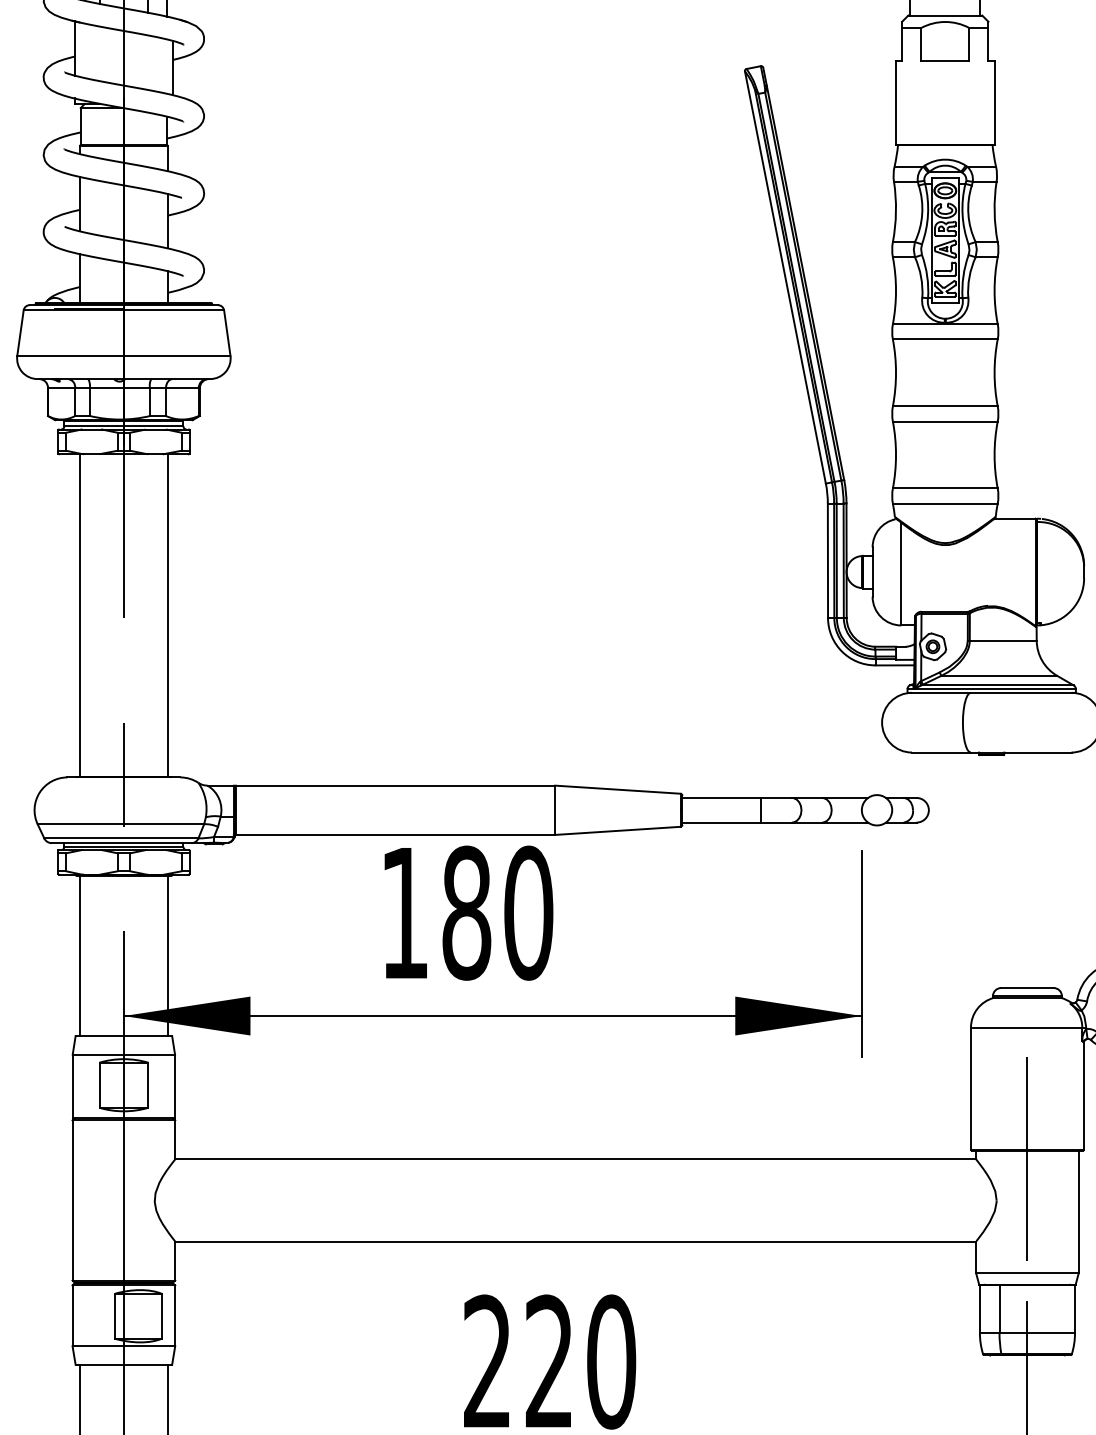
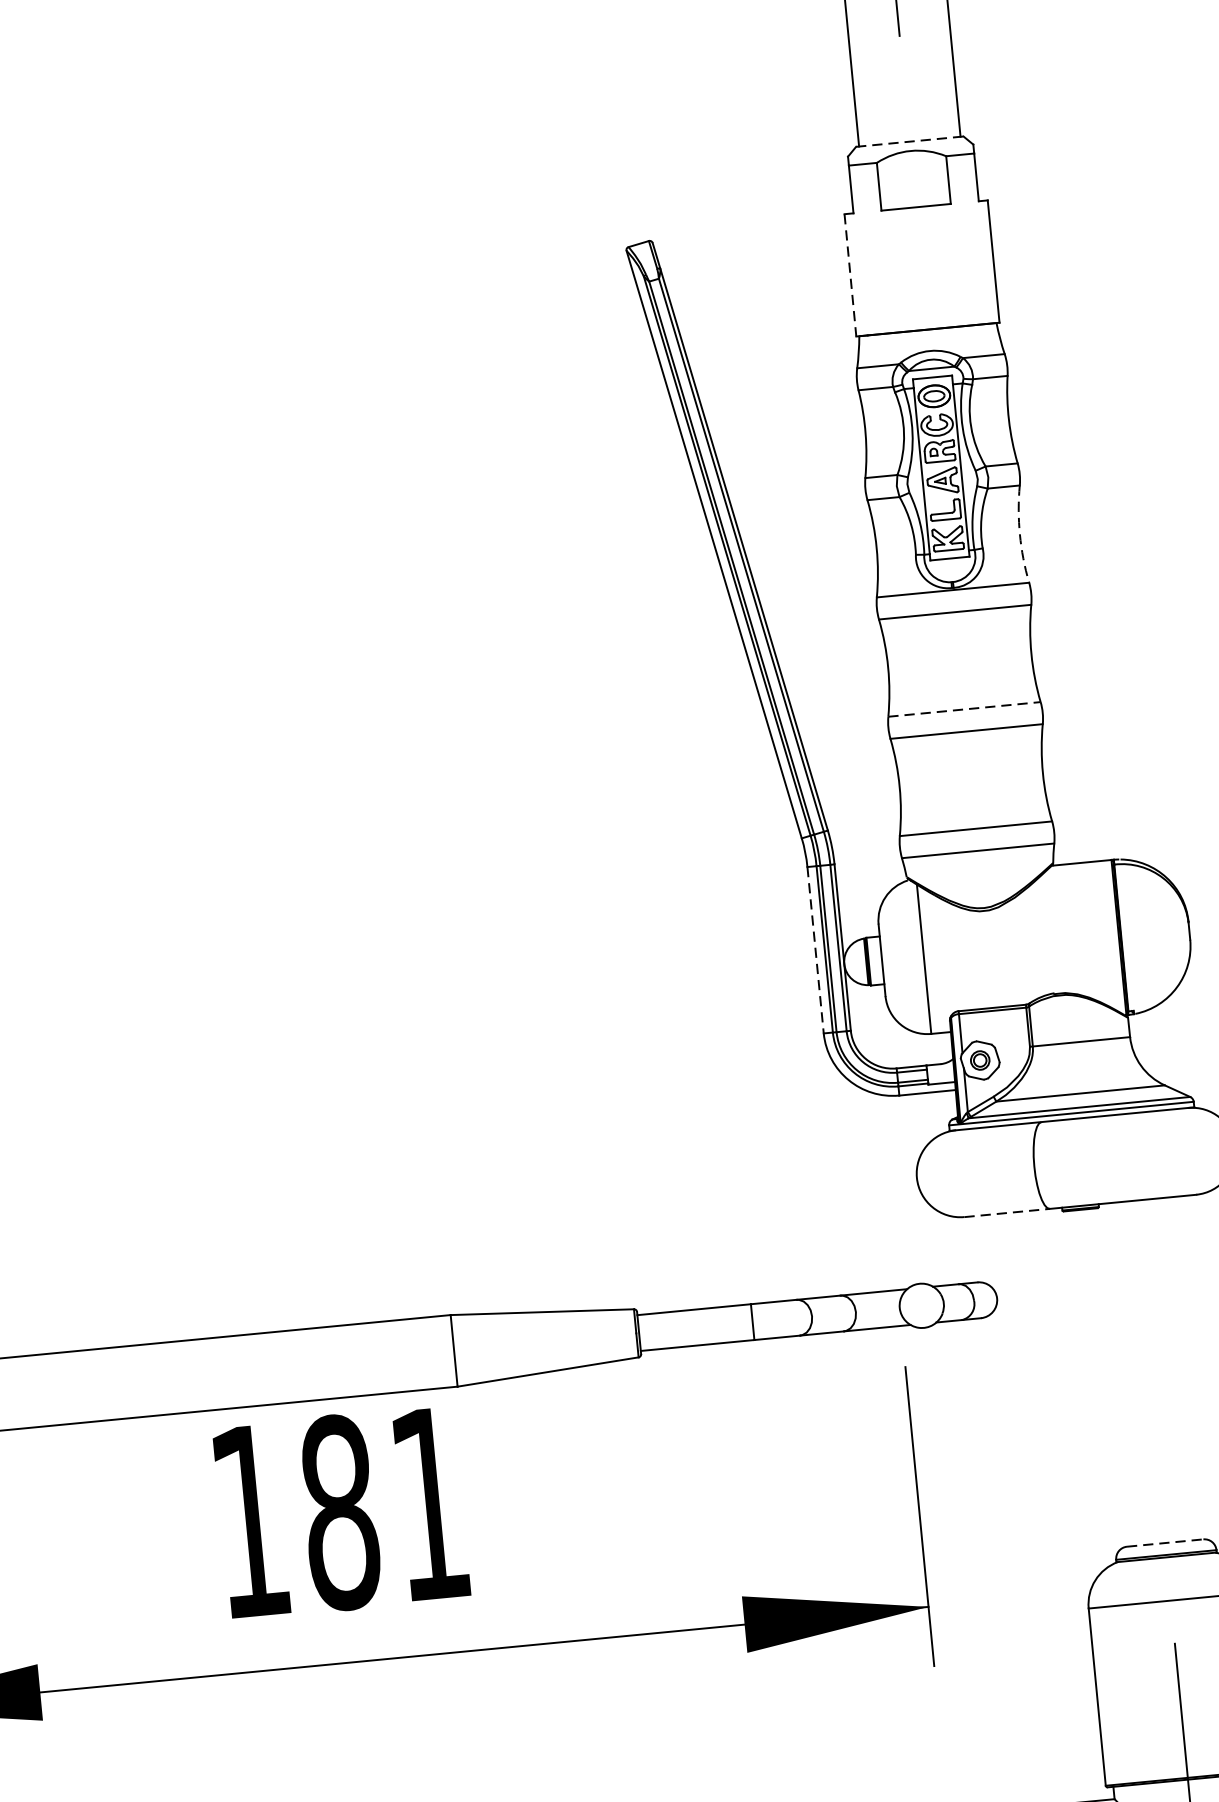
line: (945, 15) -> (910, 141), solid -> dashed
line: (896, 103) -> (851, 276), solid -> dashed
arc: (994, 290) -> (1019, 534), solid -> dashed
line: (945, 406) -> (964, 709), solid -> dashed
line: (827, 561) -> (815, 951), solid -> dashed
line: (941, 752) -> (1007, 1212), solid -> dashed
text: (528, 912) -> (429, 1503), 180 -> 181
line: (1027, 988) -> (1165, 1543), solid -> dashed

